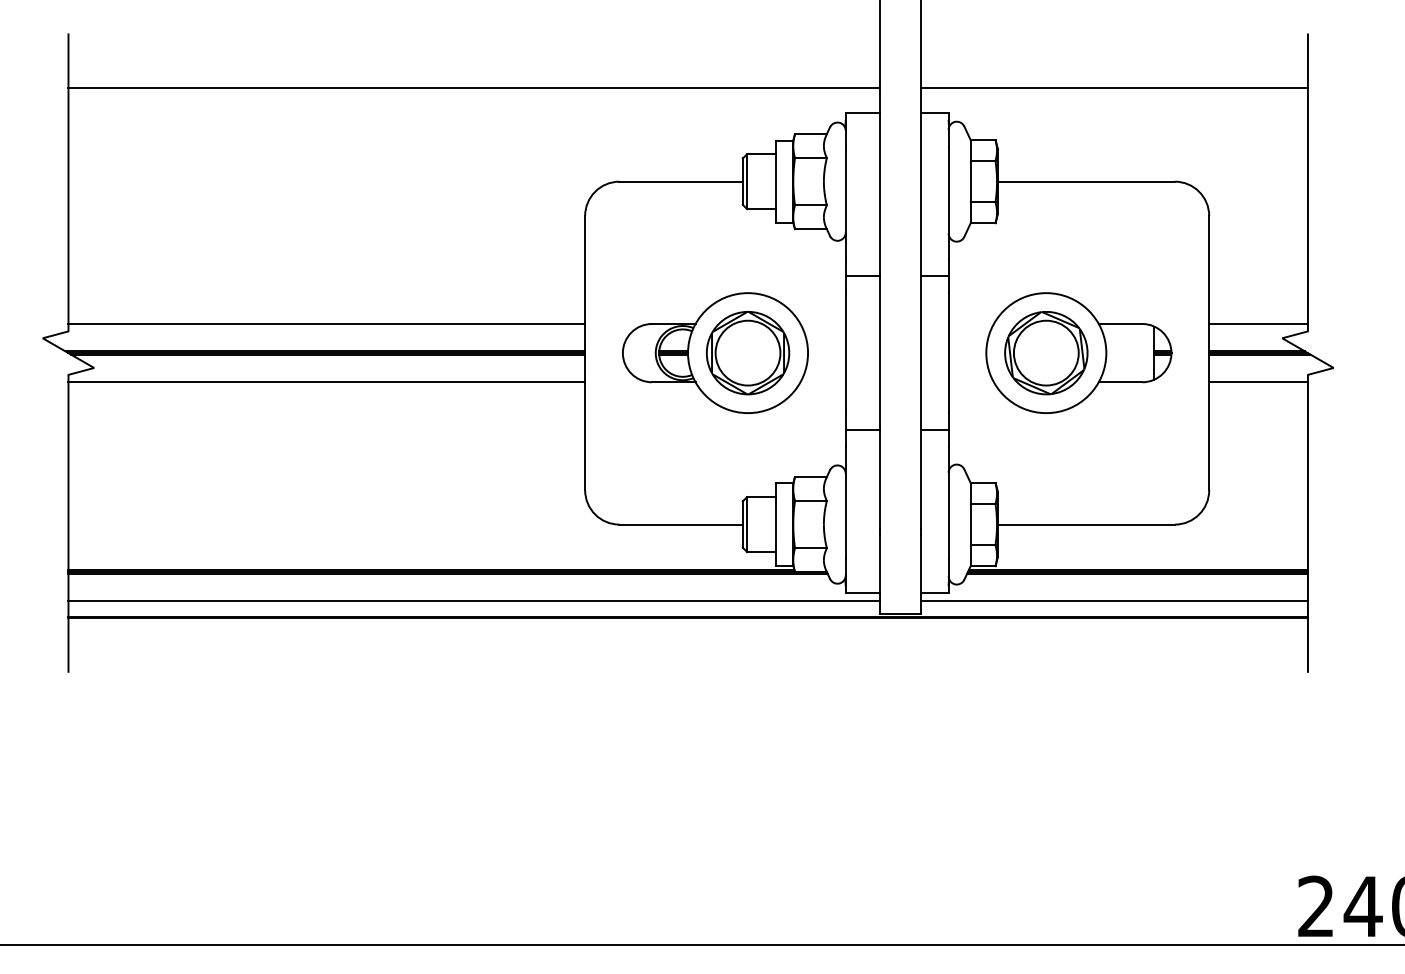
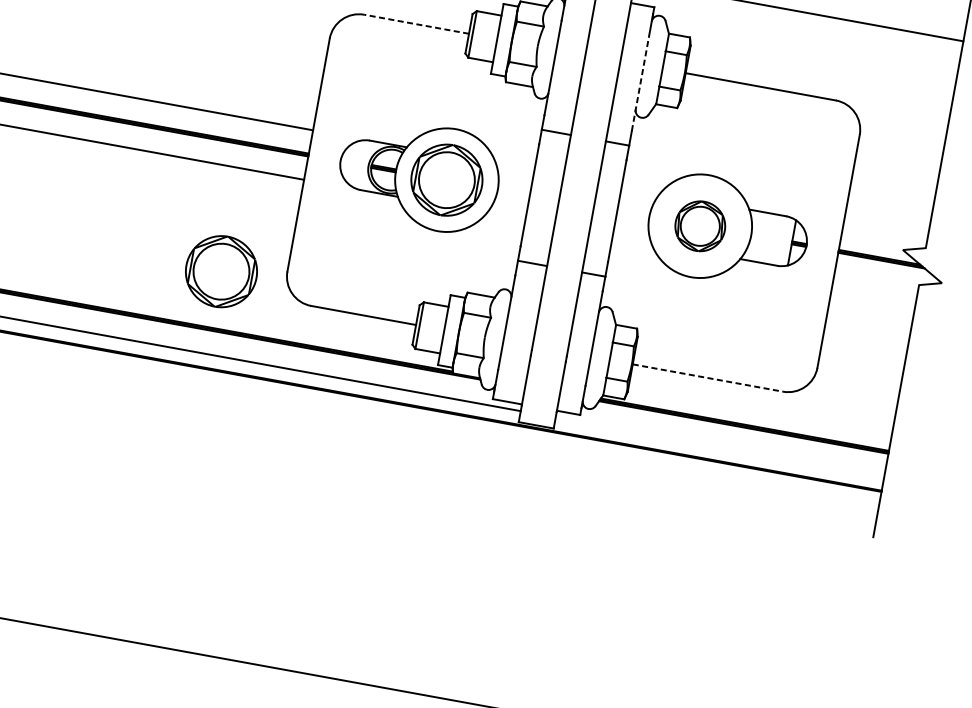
line: (681, 181) -> (416, 24), solid -> dashed
line: (948, 203) -> (640, 84), solid -> dashed
line: (1258, 323) -> (885, 233), removed
part: (1046, 353) -> (700, 226), size x0.7
line: (1258, 382) -> (875, 283), removed
part: (510, 504) -> (221, 272), added
line: (1086, 524) -> (707, 377), solid -> dashed
line: (1114, 601) -> (719, 447), removed

